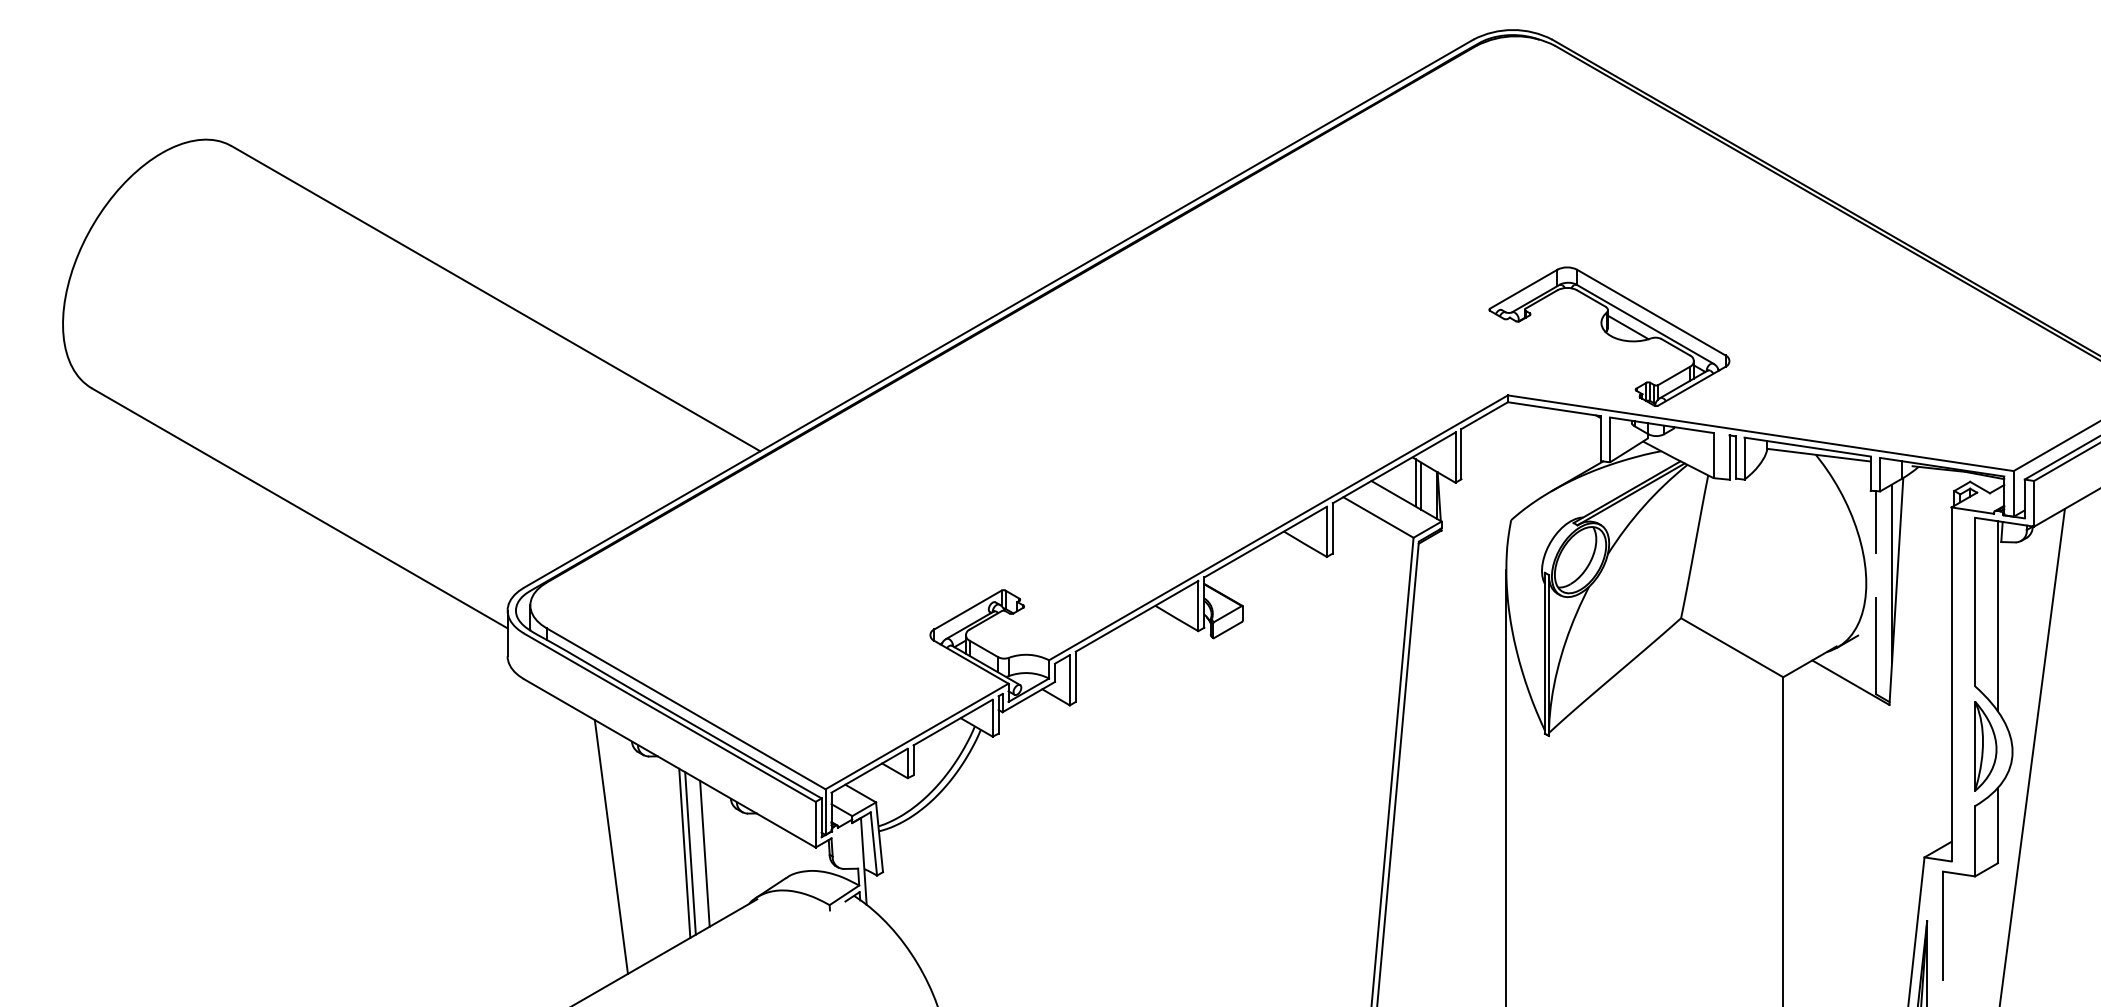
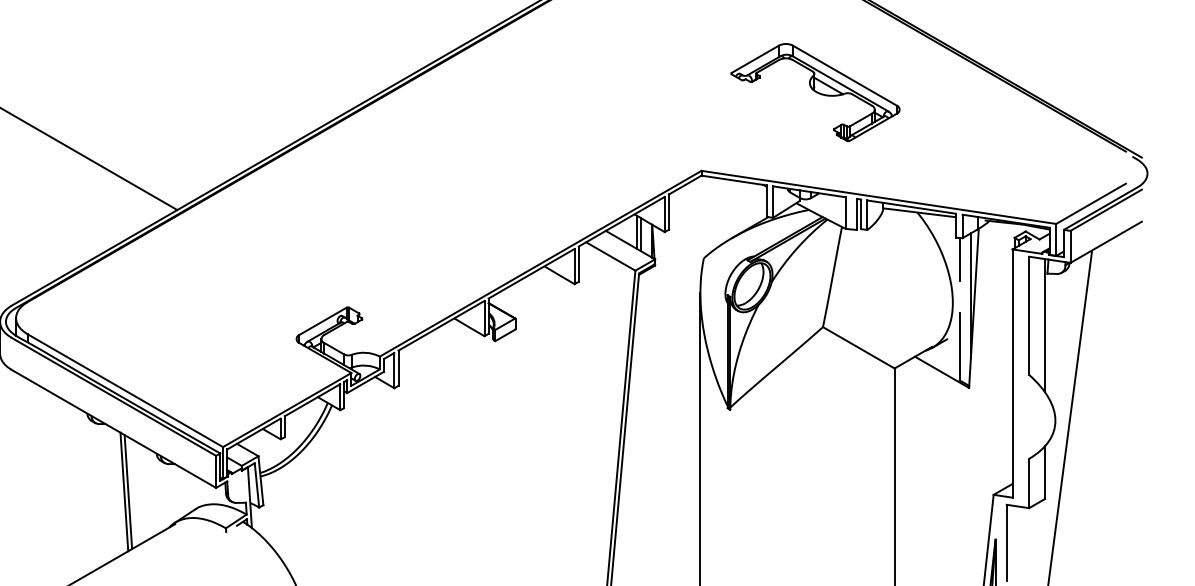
part: (1609, 336) -> (815, 92), moved
part: (1985, 746) -> (1036, 417), removed
line: (610, 846) -> (72, 487), removed
line: (704, 853) -> (138, 492), removed

